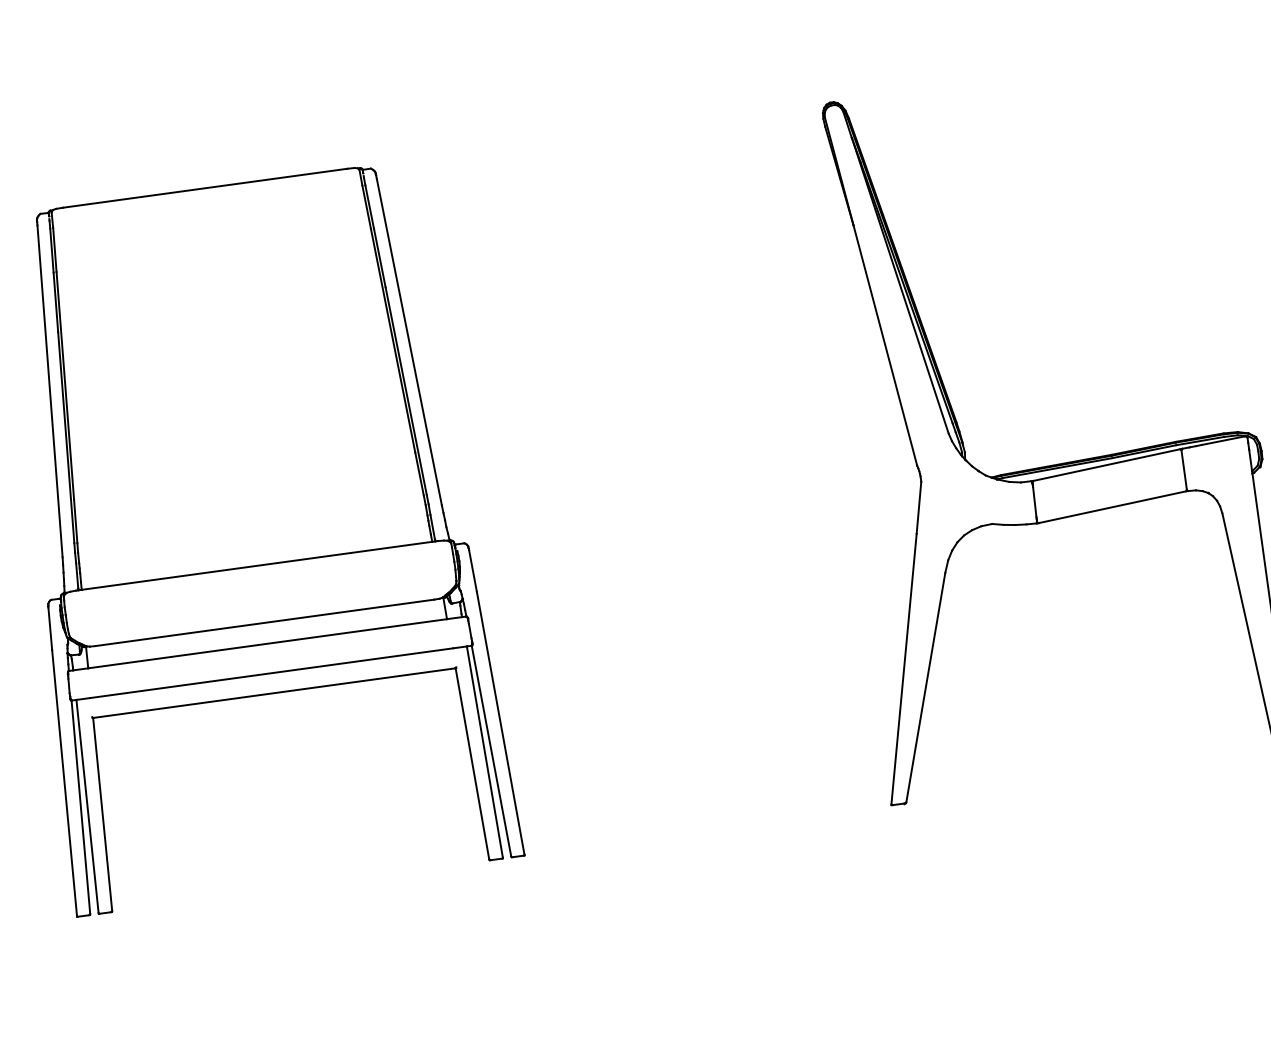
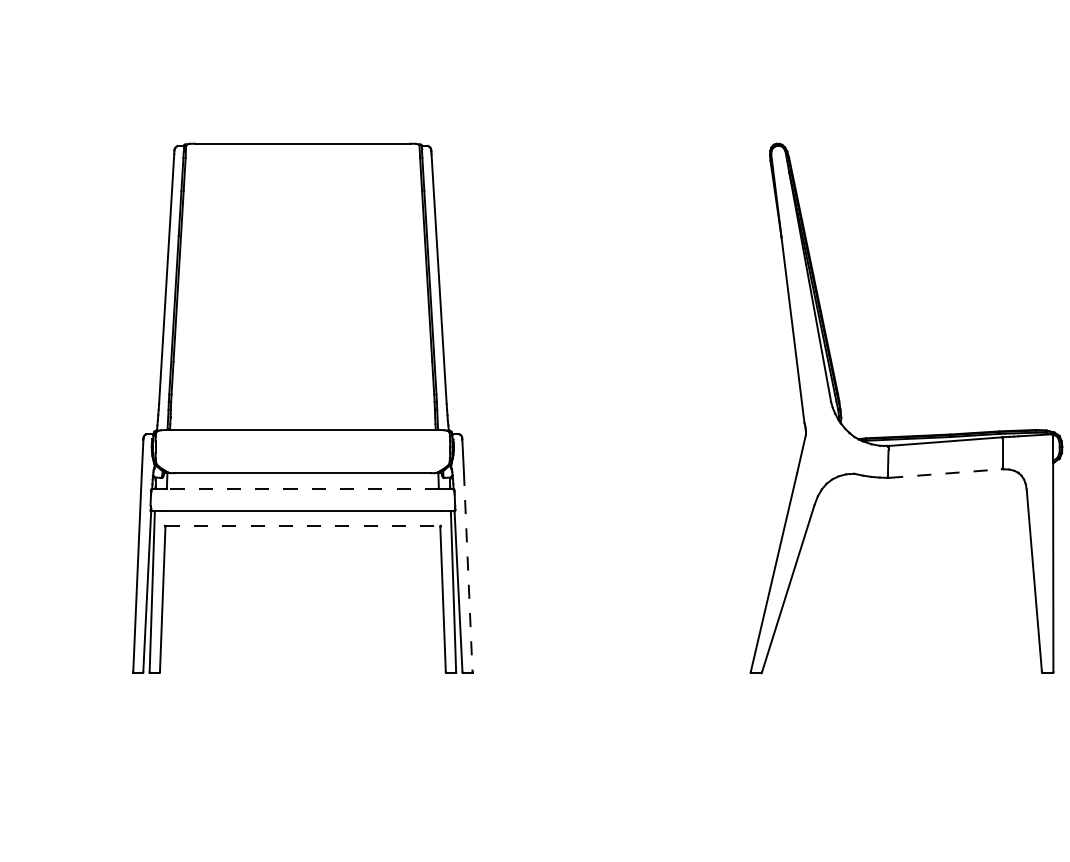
line: (1112, 507) -> (945, 473), solid -> dashed
line: (267, 644) -> (302, 489), solid -> dashed
line: (275, 693) -> (303, 526), solid -> dashed
line: (501, 723) -> (468, 572), solid -> dashed

